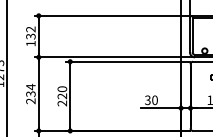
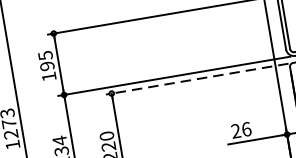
text: (30, 32) -> (45, 60), 132 -> 195
line: (128, 61) -> (197, 78), solid -> dashed
text: (151, 100) -> (241, 130), 30 -> 26

